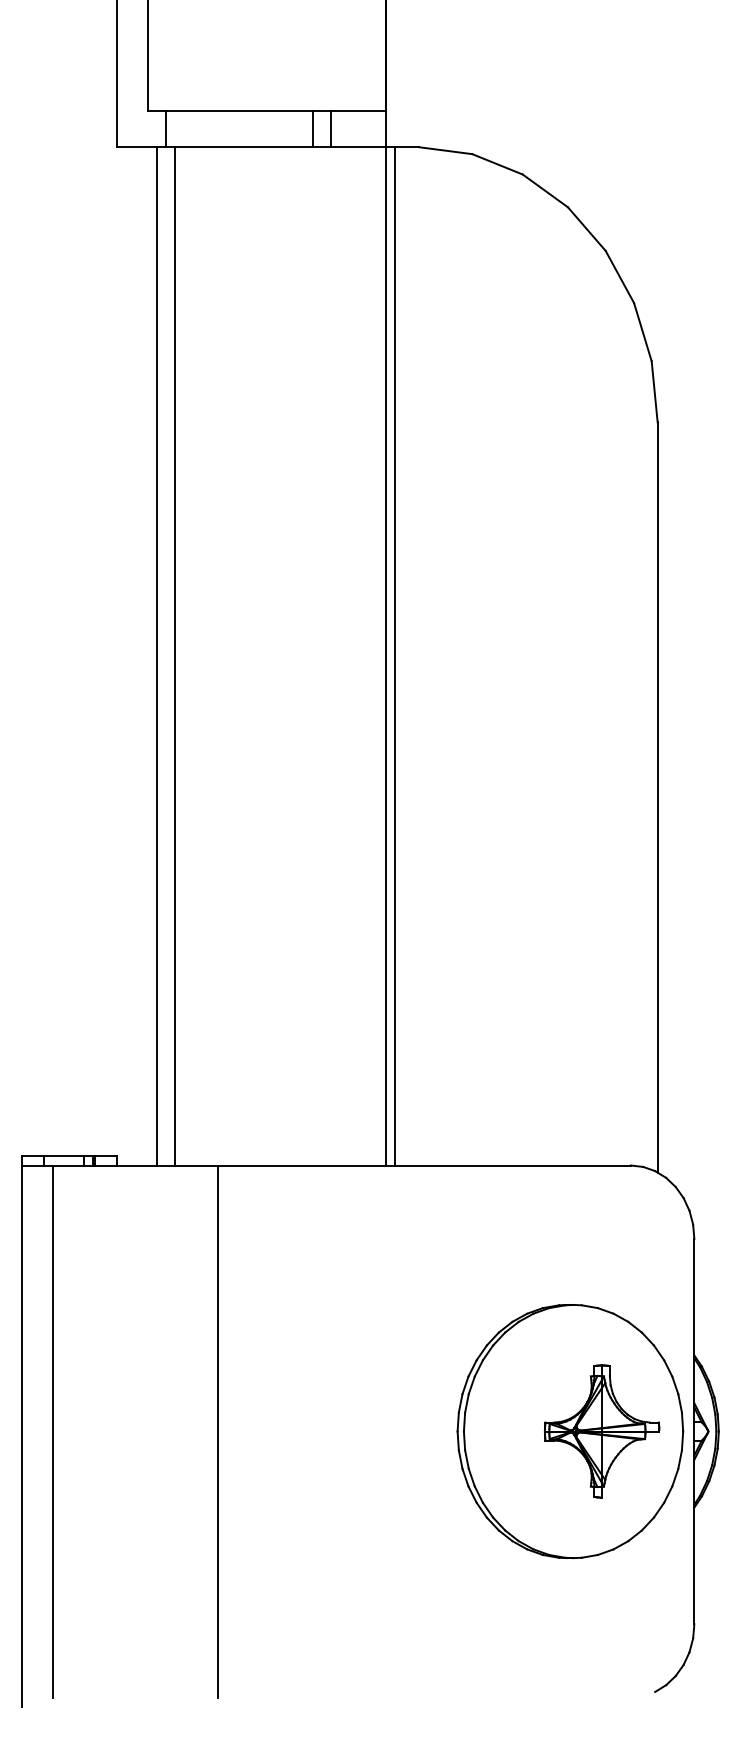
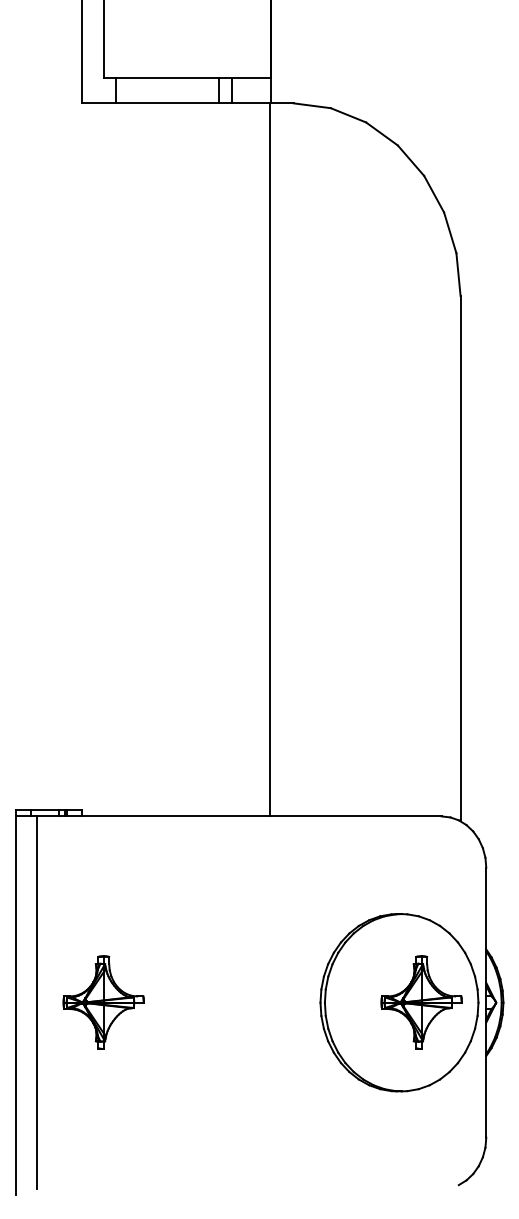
line: (157, 656) -> (110, 459), removed
line: (174, 656) -> (122, 459), removed
line: (395, 656) -> (277, 459), removed
part: (148, 1431) -> (104, 1002), added
line: (217, 1431) -> (152, 1002), removed

